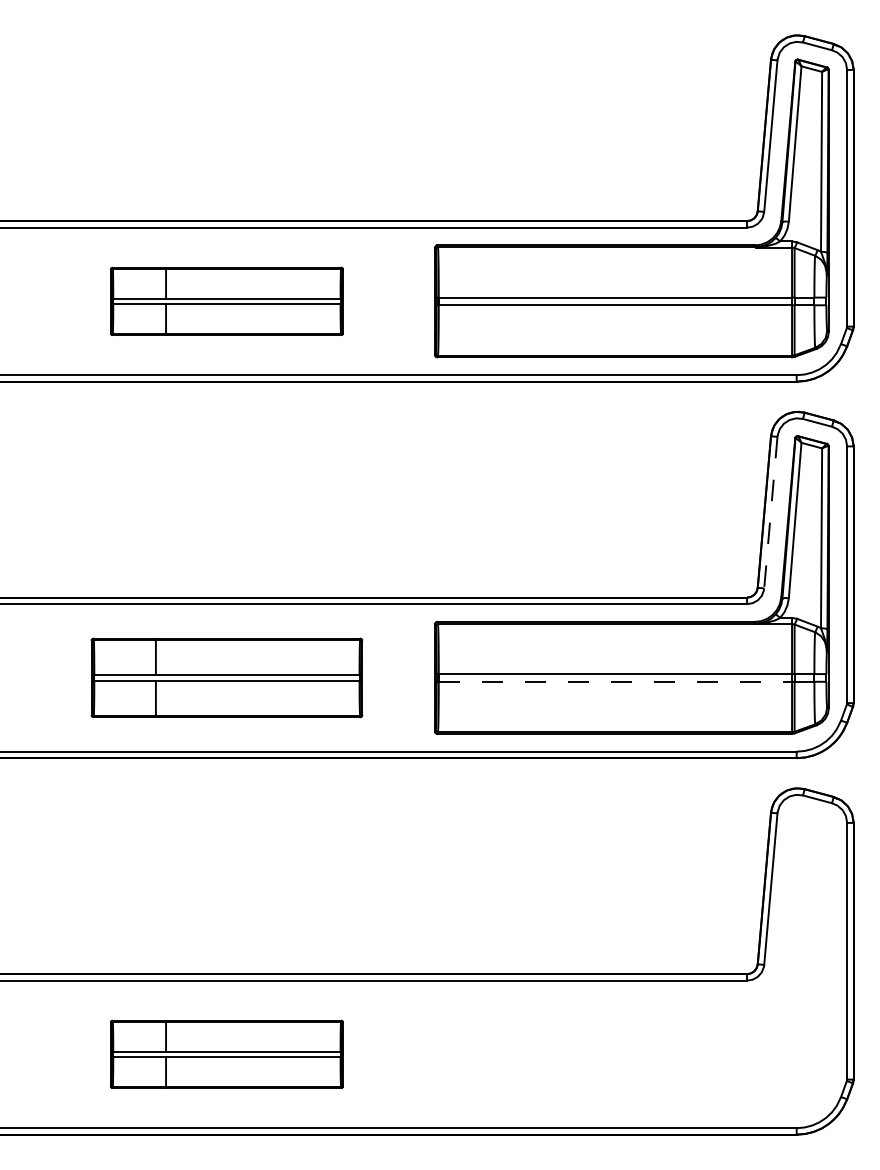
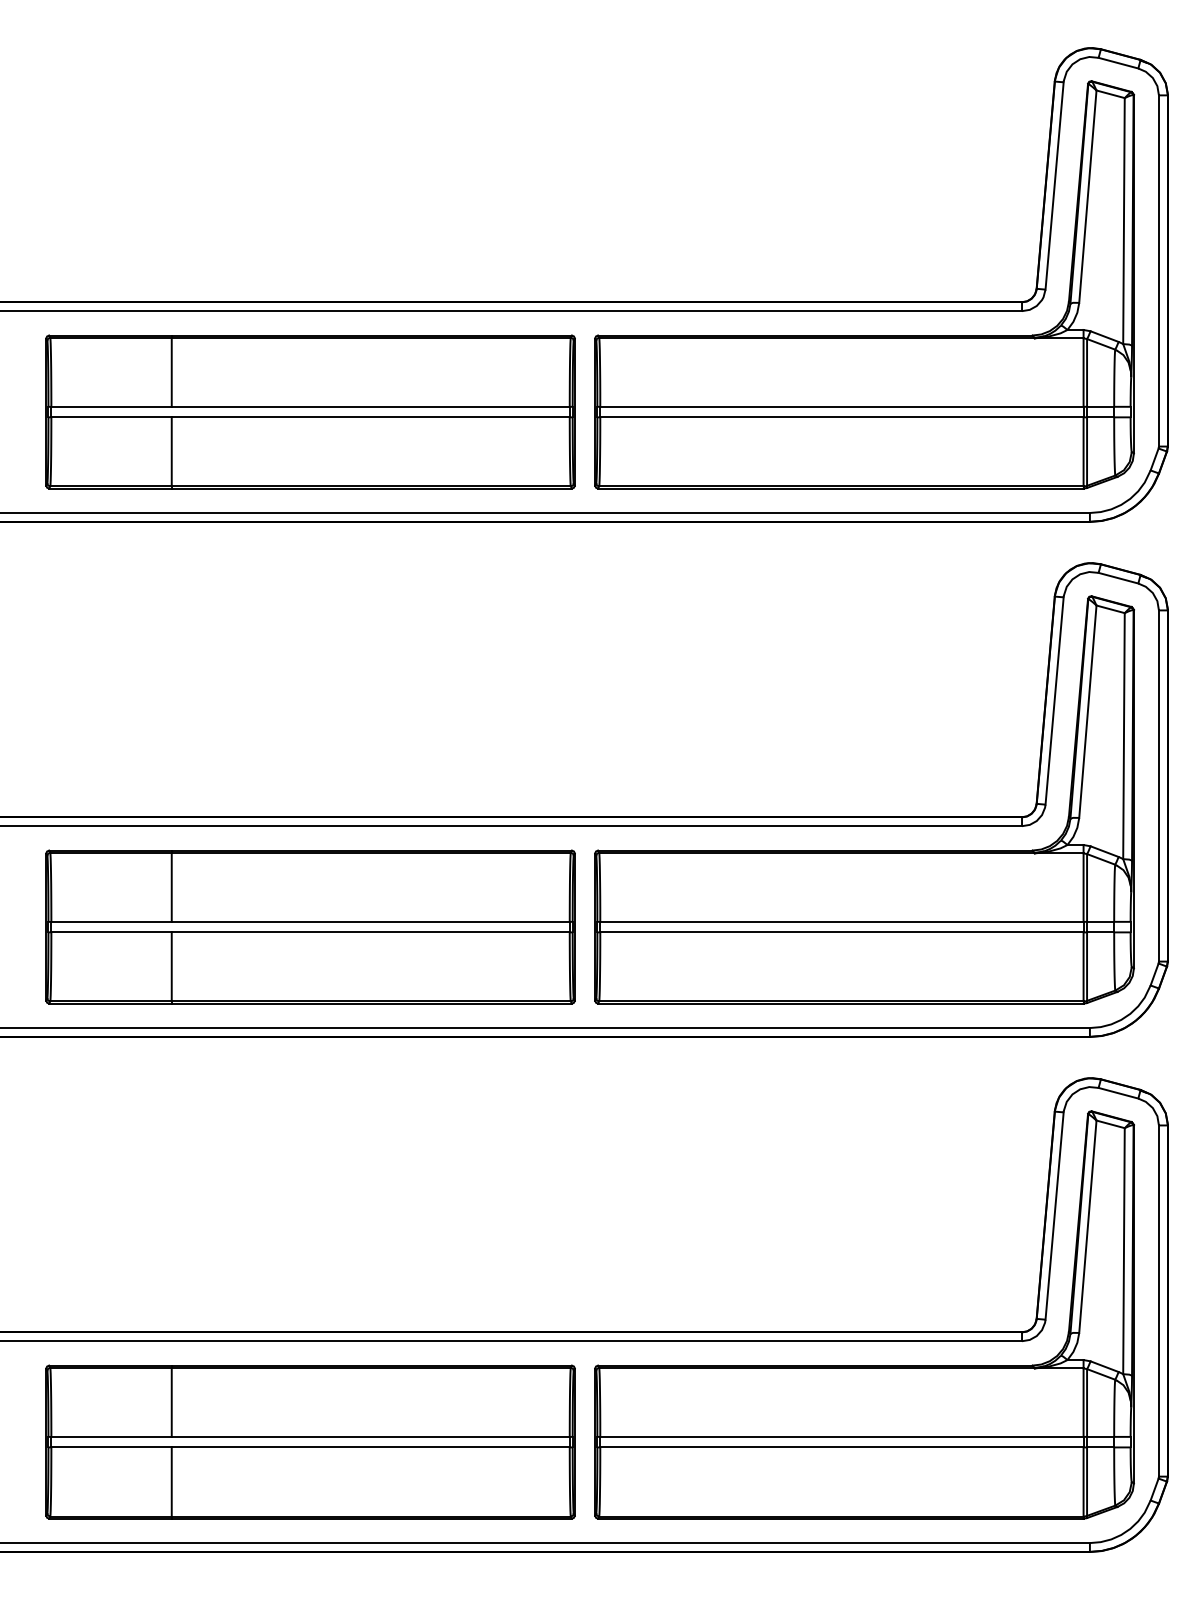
part: (226, 301) -> (310, 411), size x1.67
line: (770, 512) -> (1054, 701), dashed -> solid
part: (226, 677) -> (310, 926), size x1.43
line: (615, 681) -> (841, 932), dashed -> solid
part: (631, 998) -> (864, 1365), added
part: (226, 1053) -> (310, 1441), size x1.67

